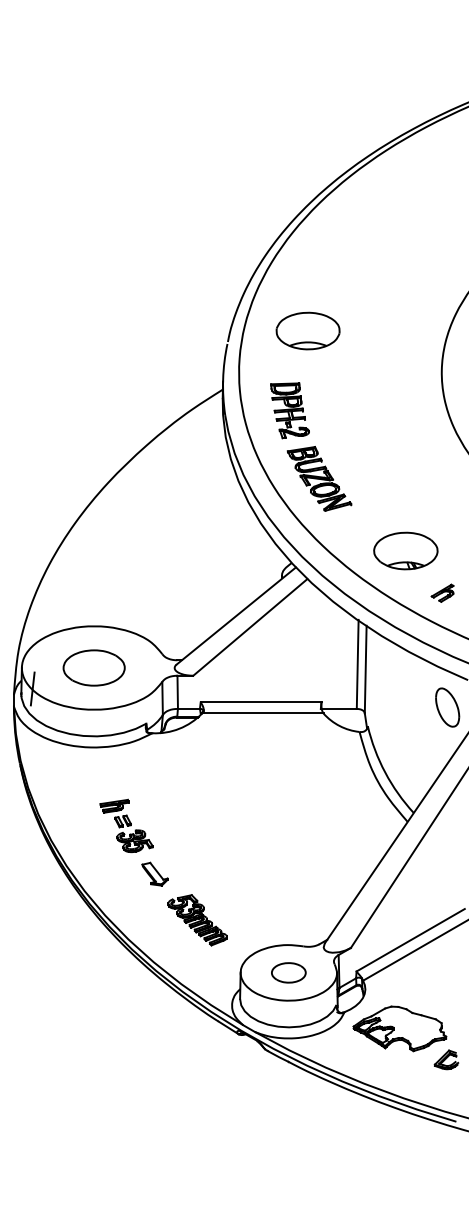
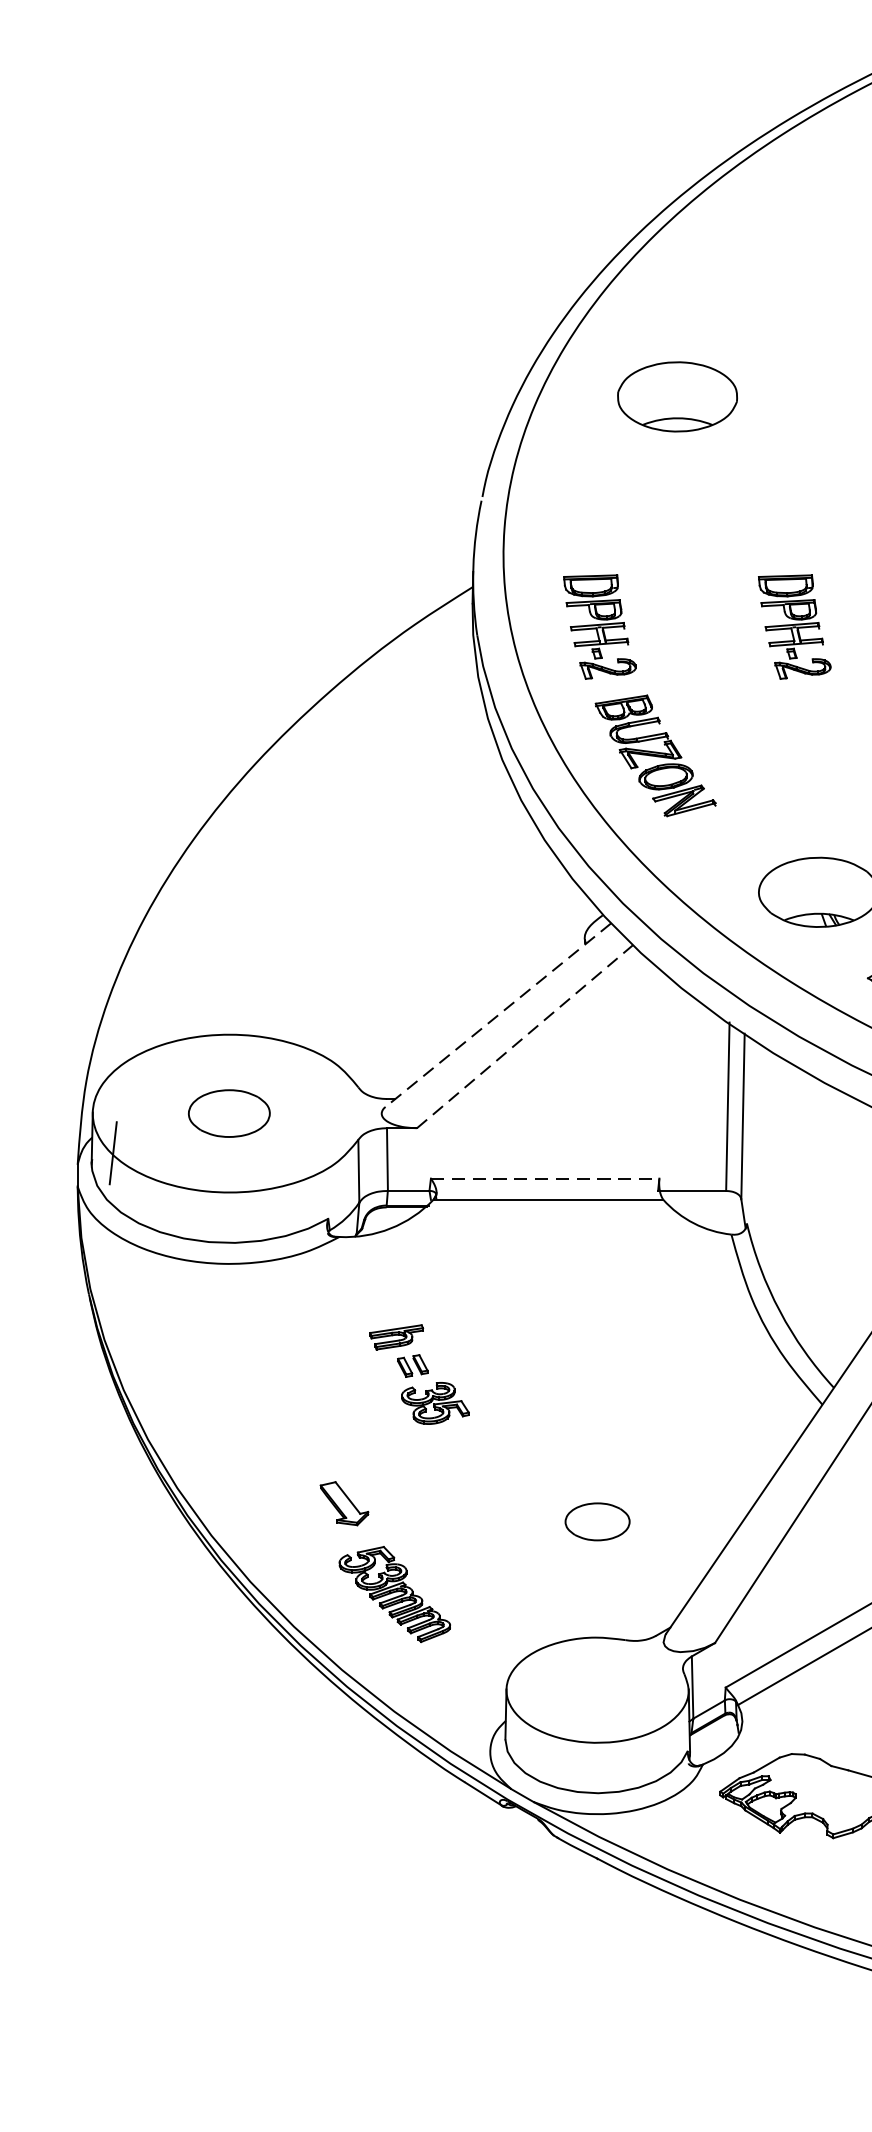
part: (307, 330) -> (676, 395), moved
part: (392, 410) -> (793, 626), added
line: (236, 616) -> (498, 1016), solid -> dashed
line: (250, 627) -> (525, 1036), solid -> dashed
part: (93, 667) -> (228, 1112), size x0.7
line: (261, 702) -> (545, 1178), solid -> dashed
part: (126, 825) -> (419, 1373), moved
part: (197, 920) -> (394, 1594), moved
part: (288, 972) -> (596, 1521), moved

